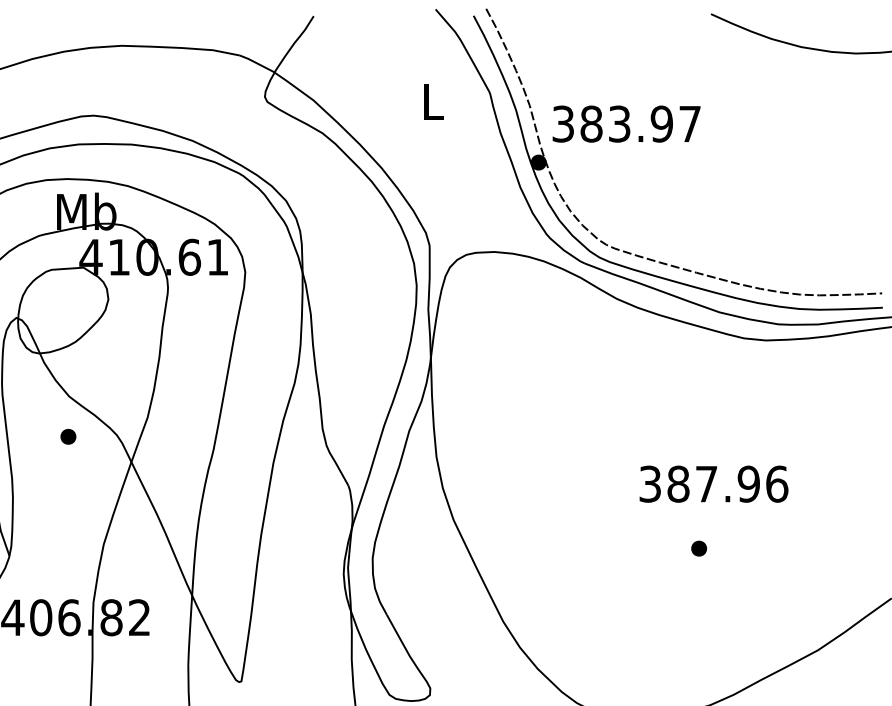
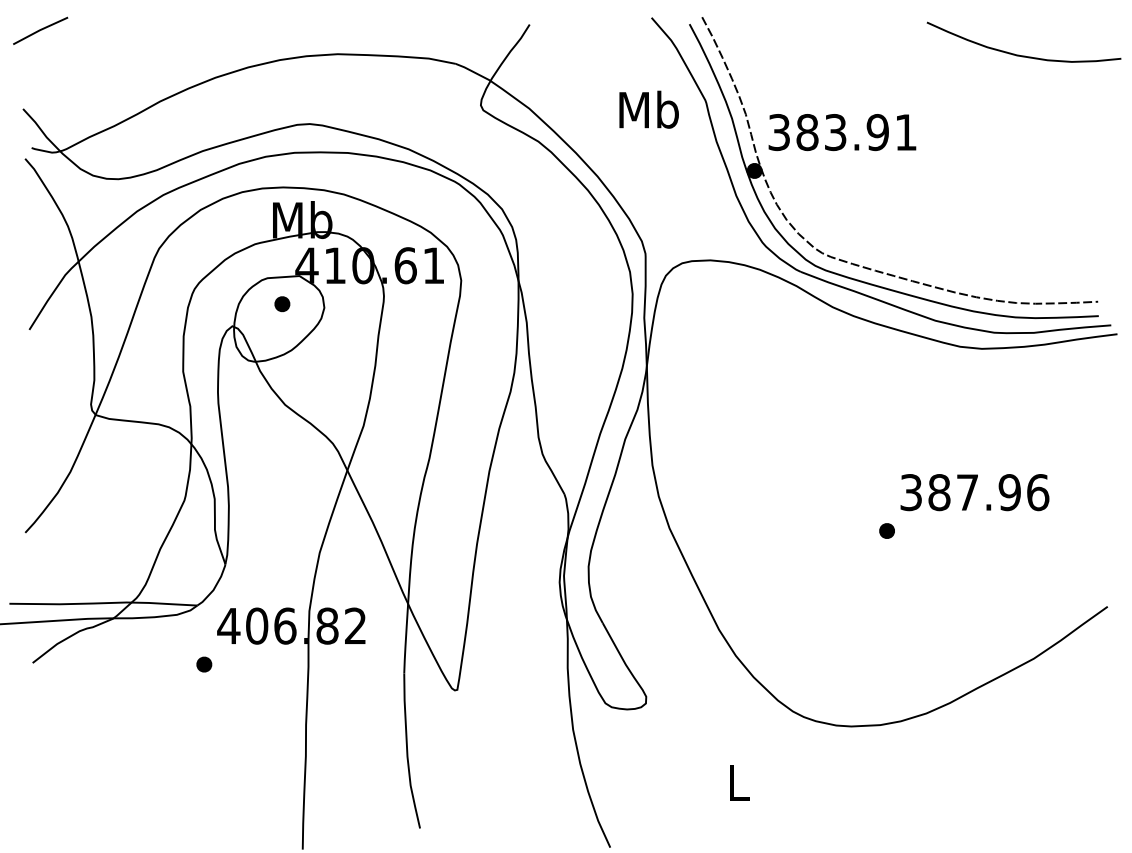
text: (432, 101) -> (648, 109), L -> Mb
text: (689, 124) -> (905, 132), 383.97 -> 383.91
part: (68, 437) -> (282, 304), moved
text: (713, 484) -> (974, 492), moved
part: (698, 548) -> (886, 530), moved

